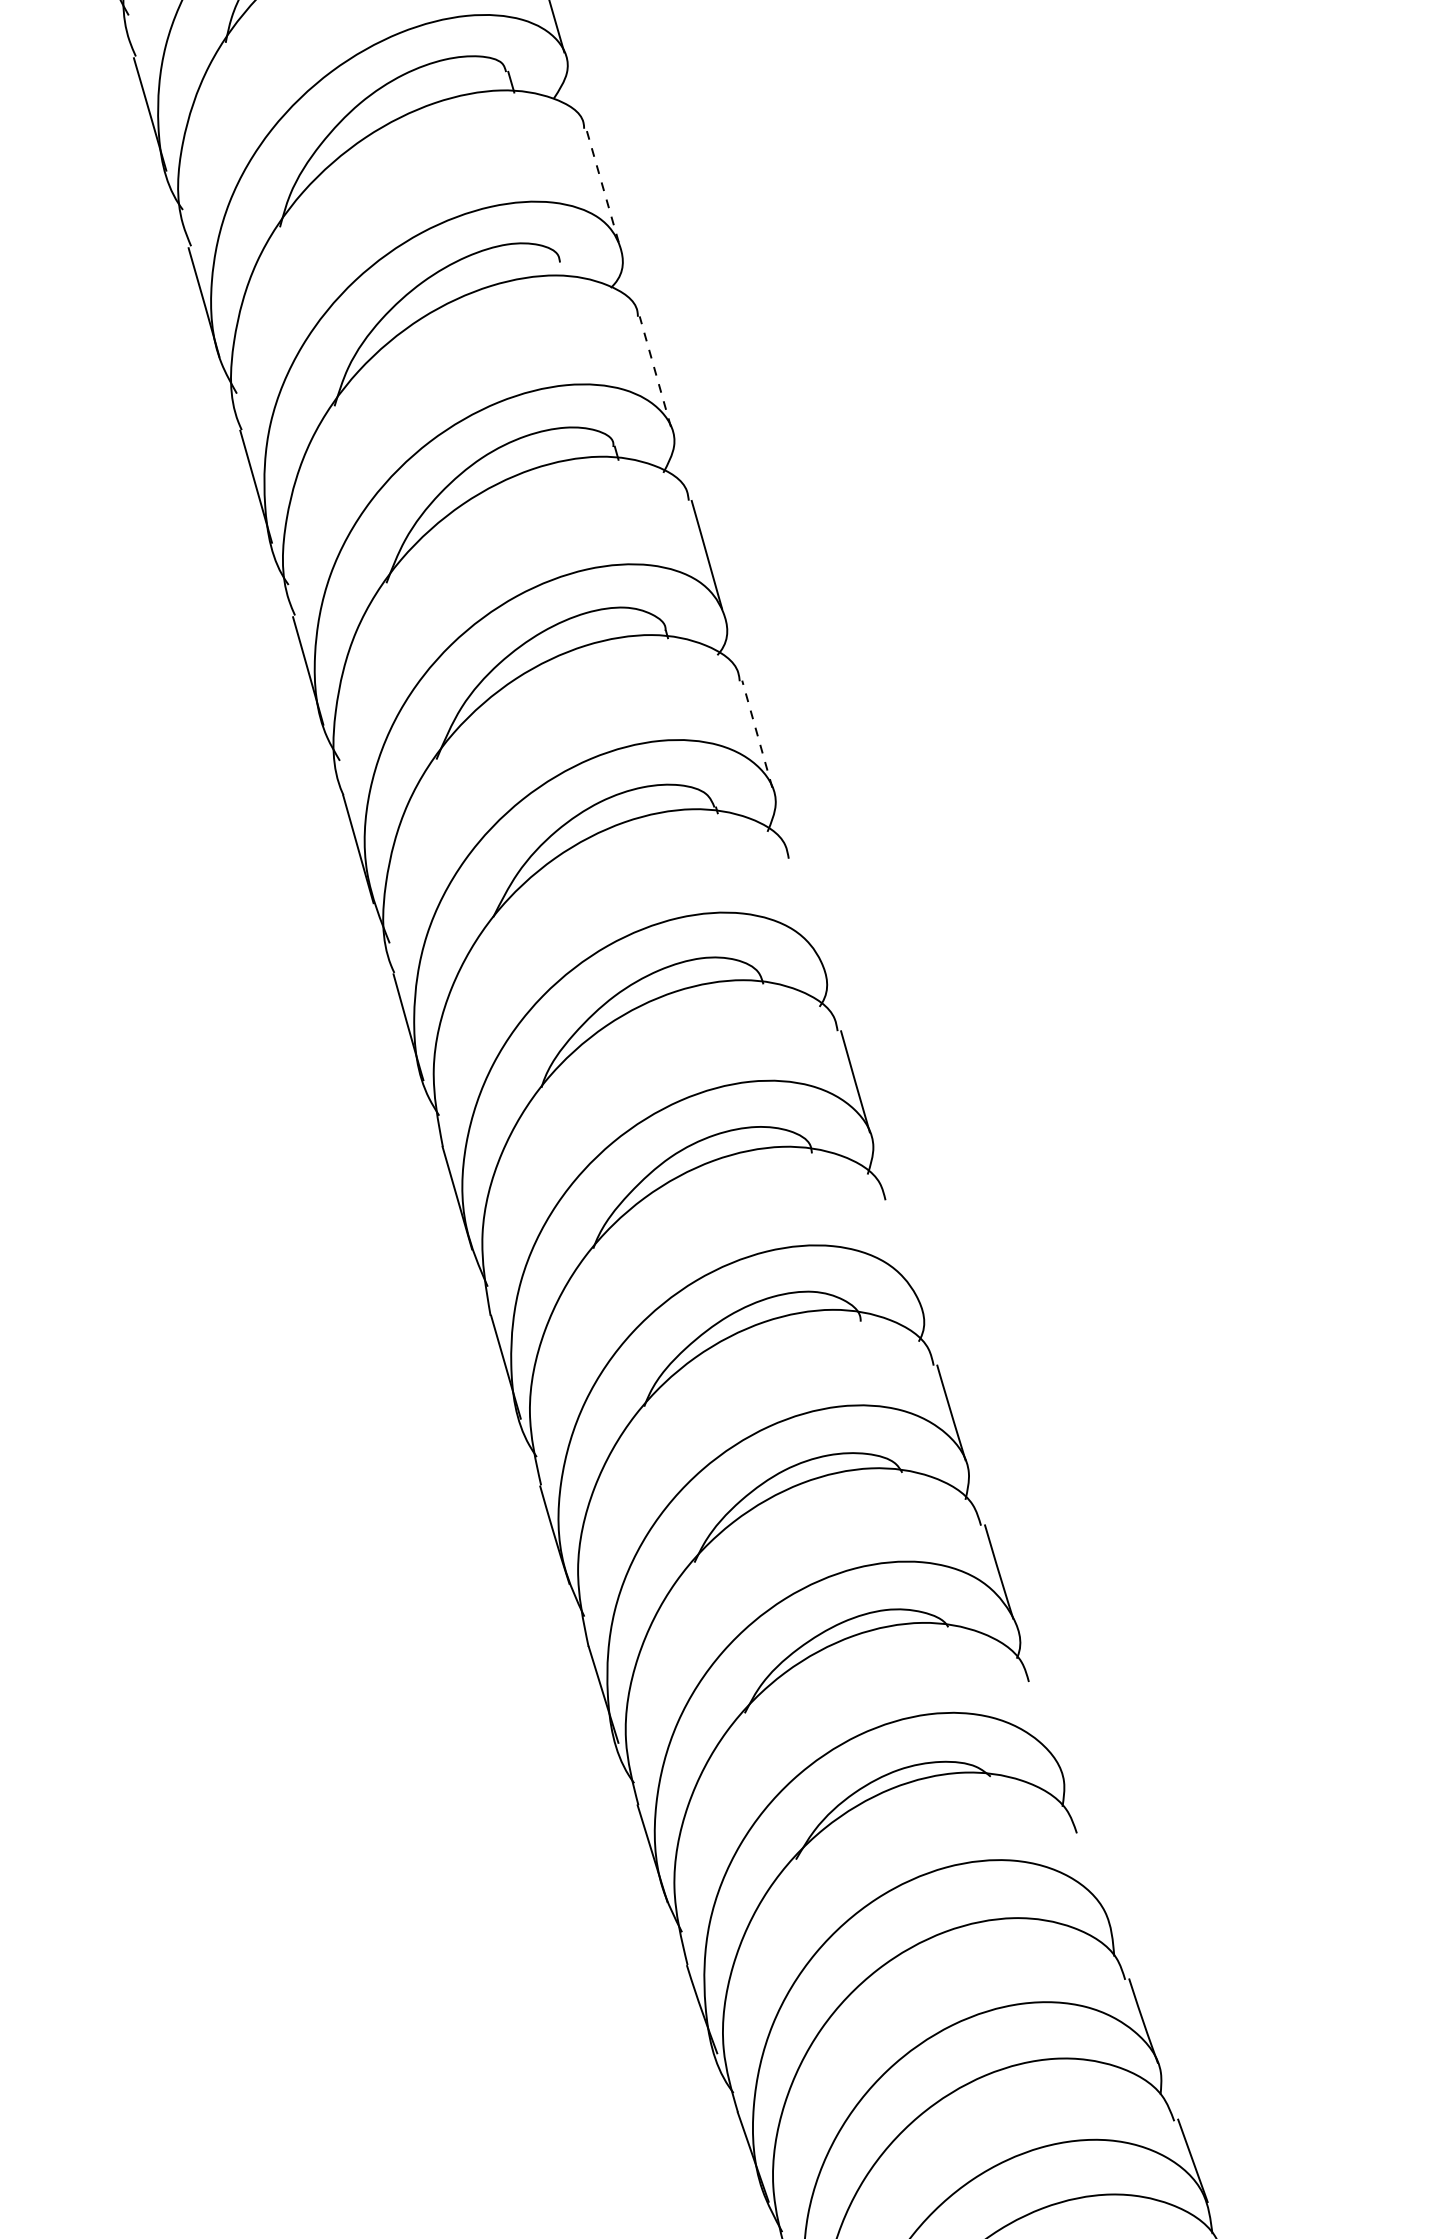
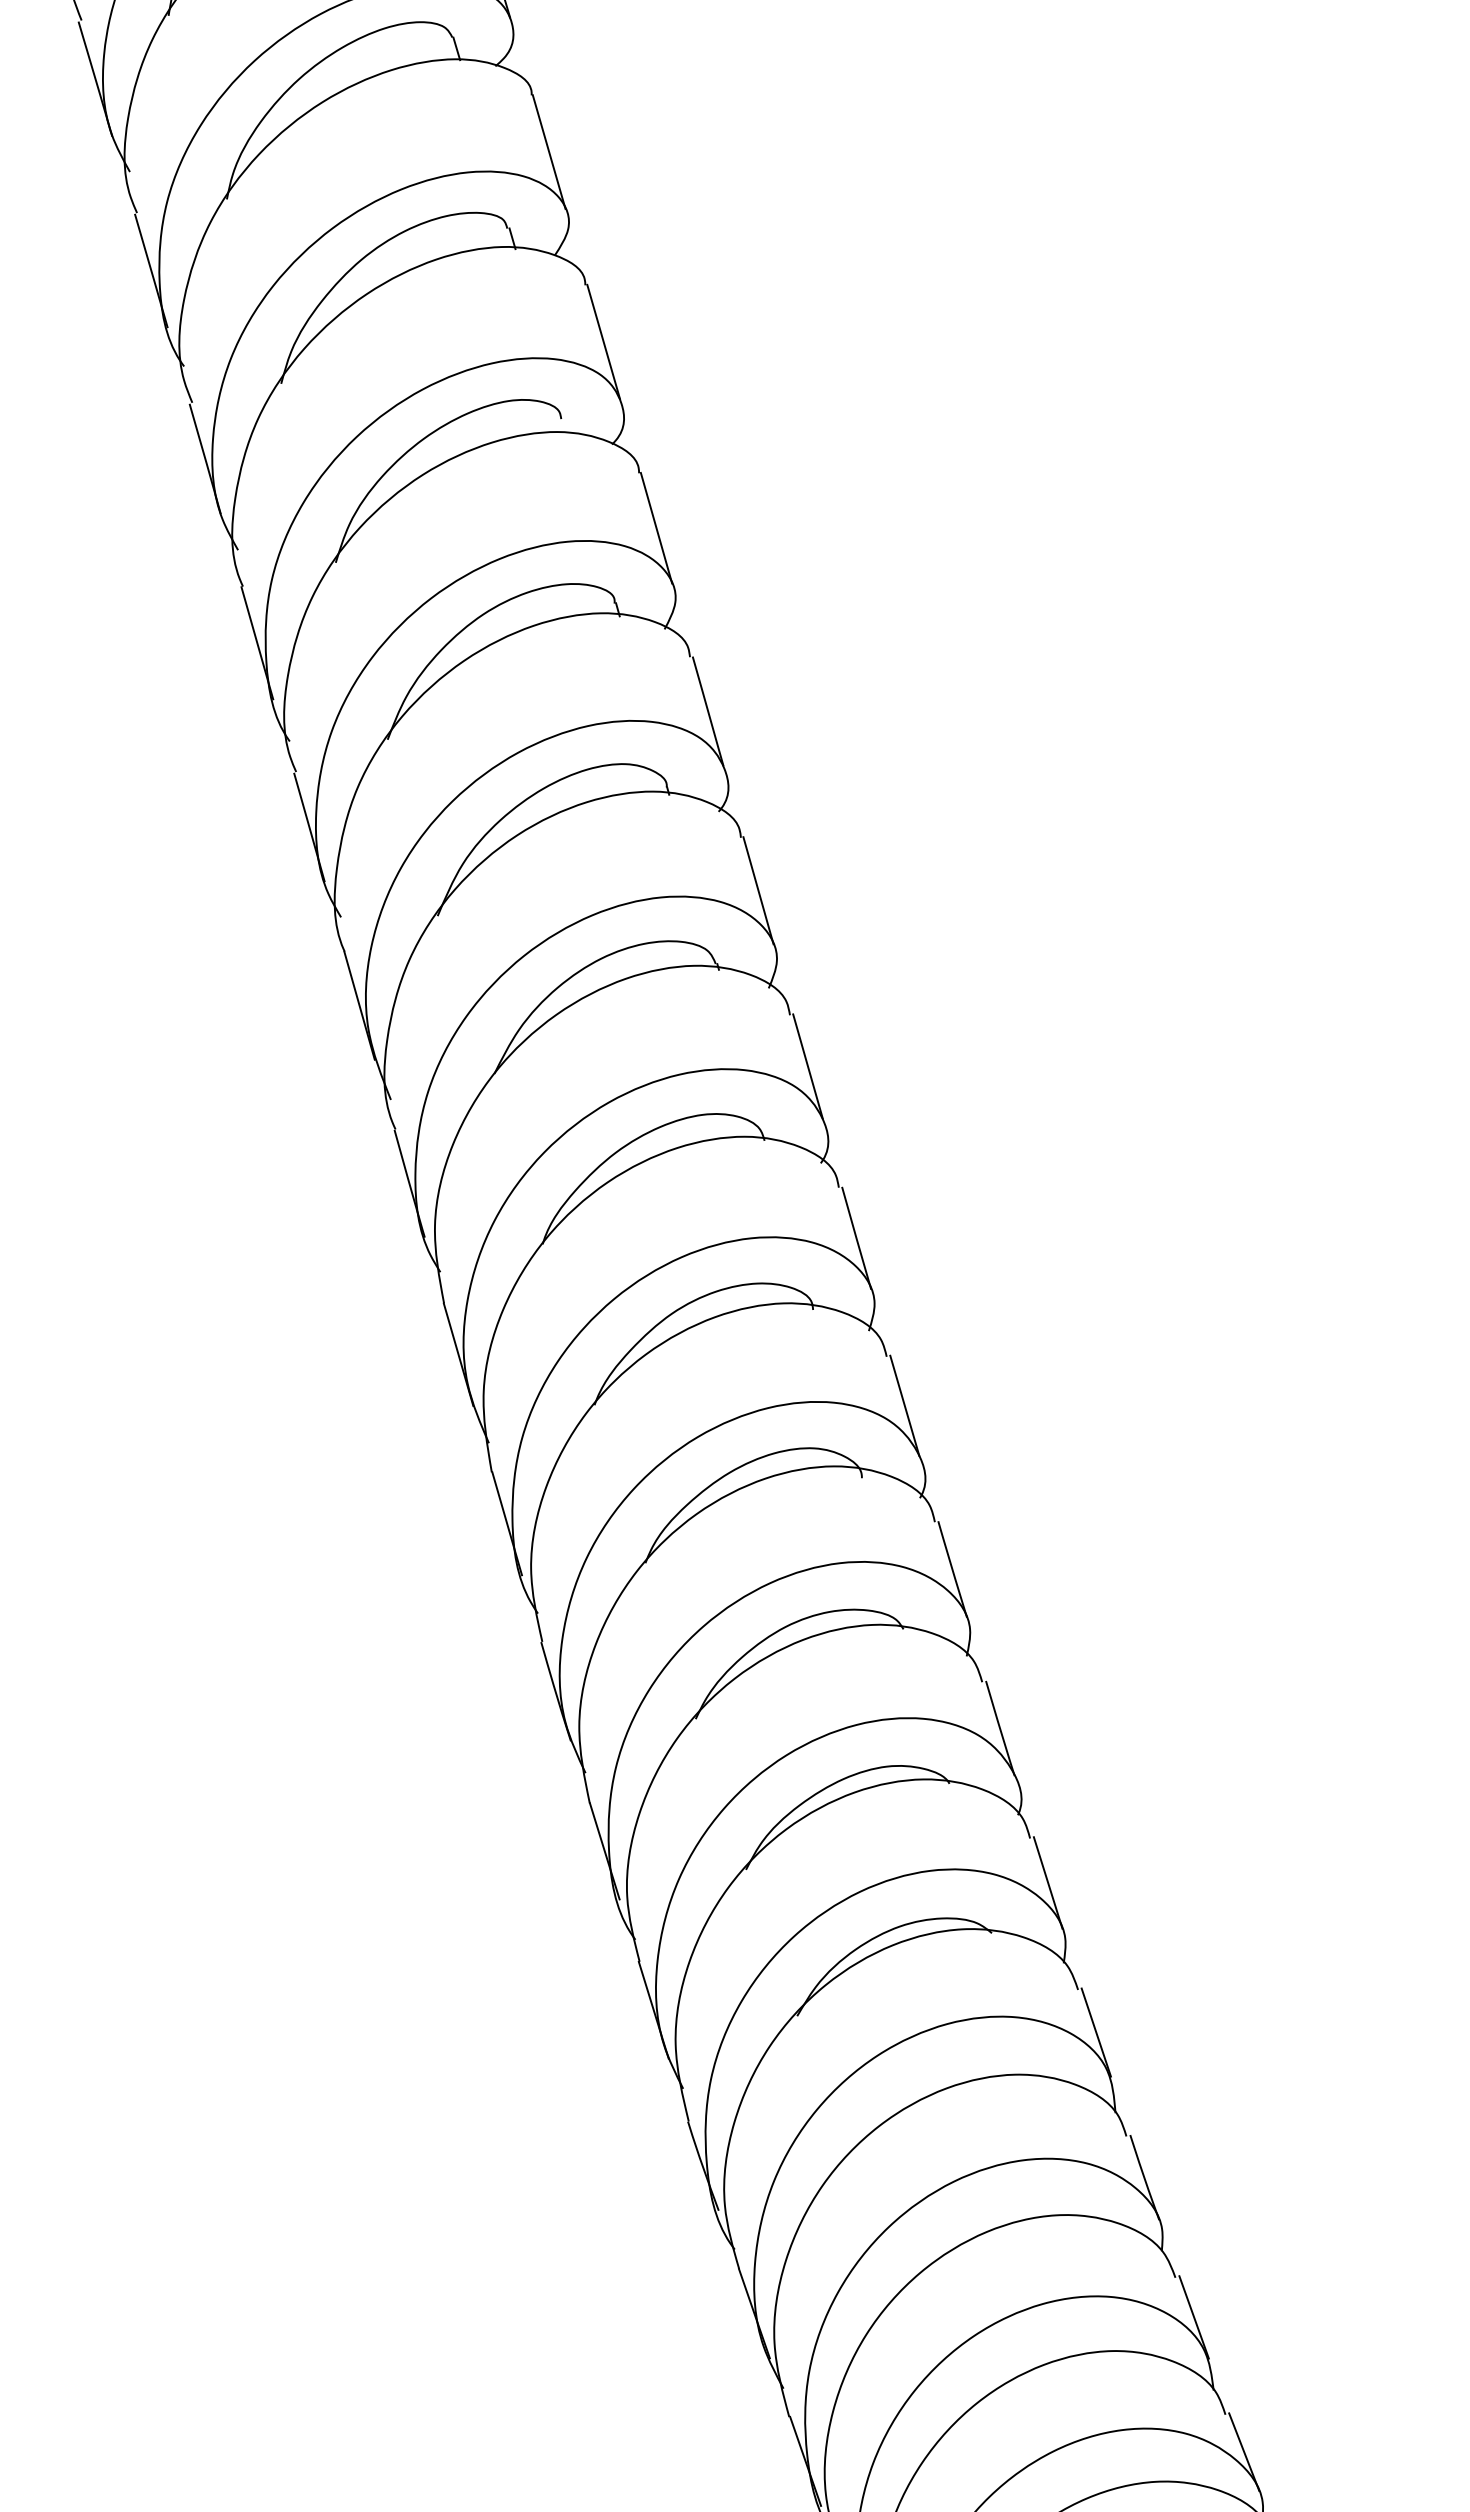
line: (602, 184) -> (603, 341), dashed -> solid
line: (655, 370) -> (656, 527), dashed -> solid
line: (757, 733) -> (758, 890), dashed -> solid
line: (806, 909) -> (807, 1066), added
line: (903, 1248) -> (904, 1405), added
line: (1046, 1725) -> (1047, 1882), added
line: (1094, 1875) -> (1095, 2032), added

